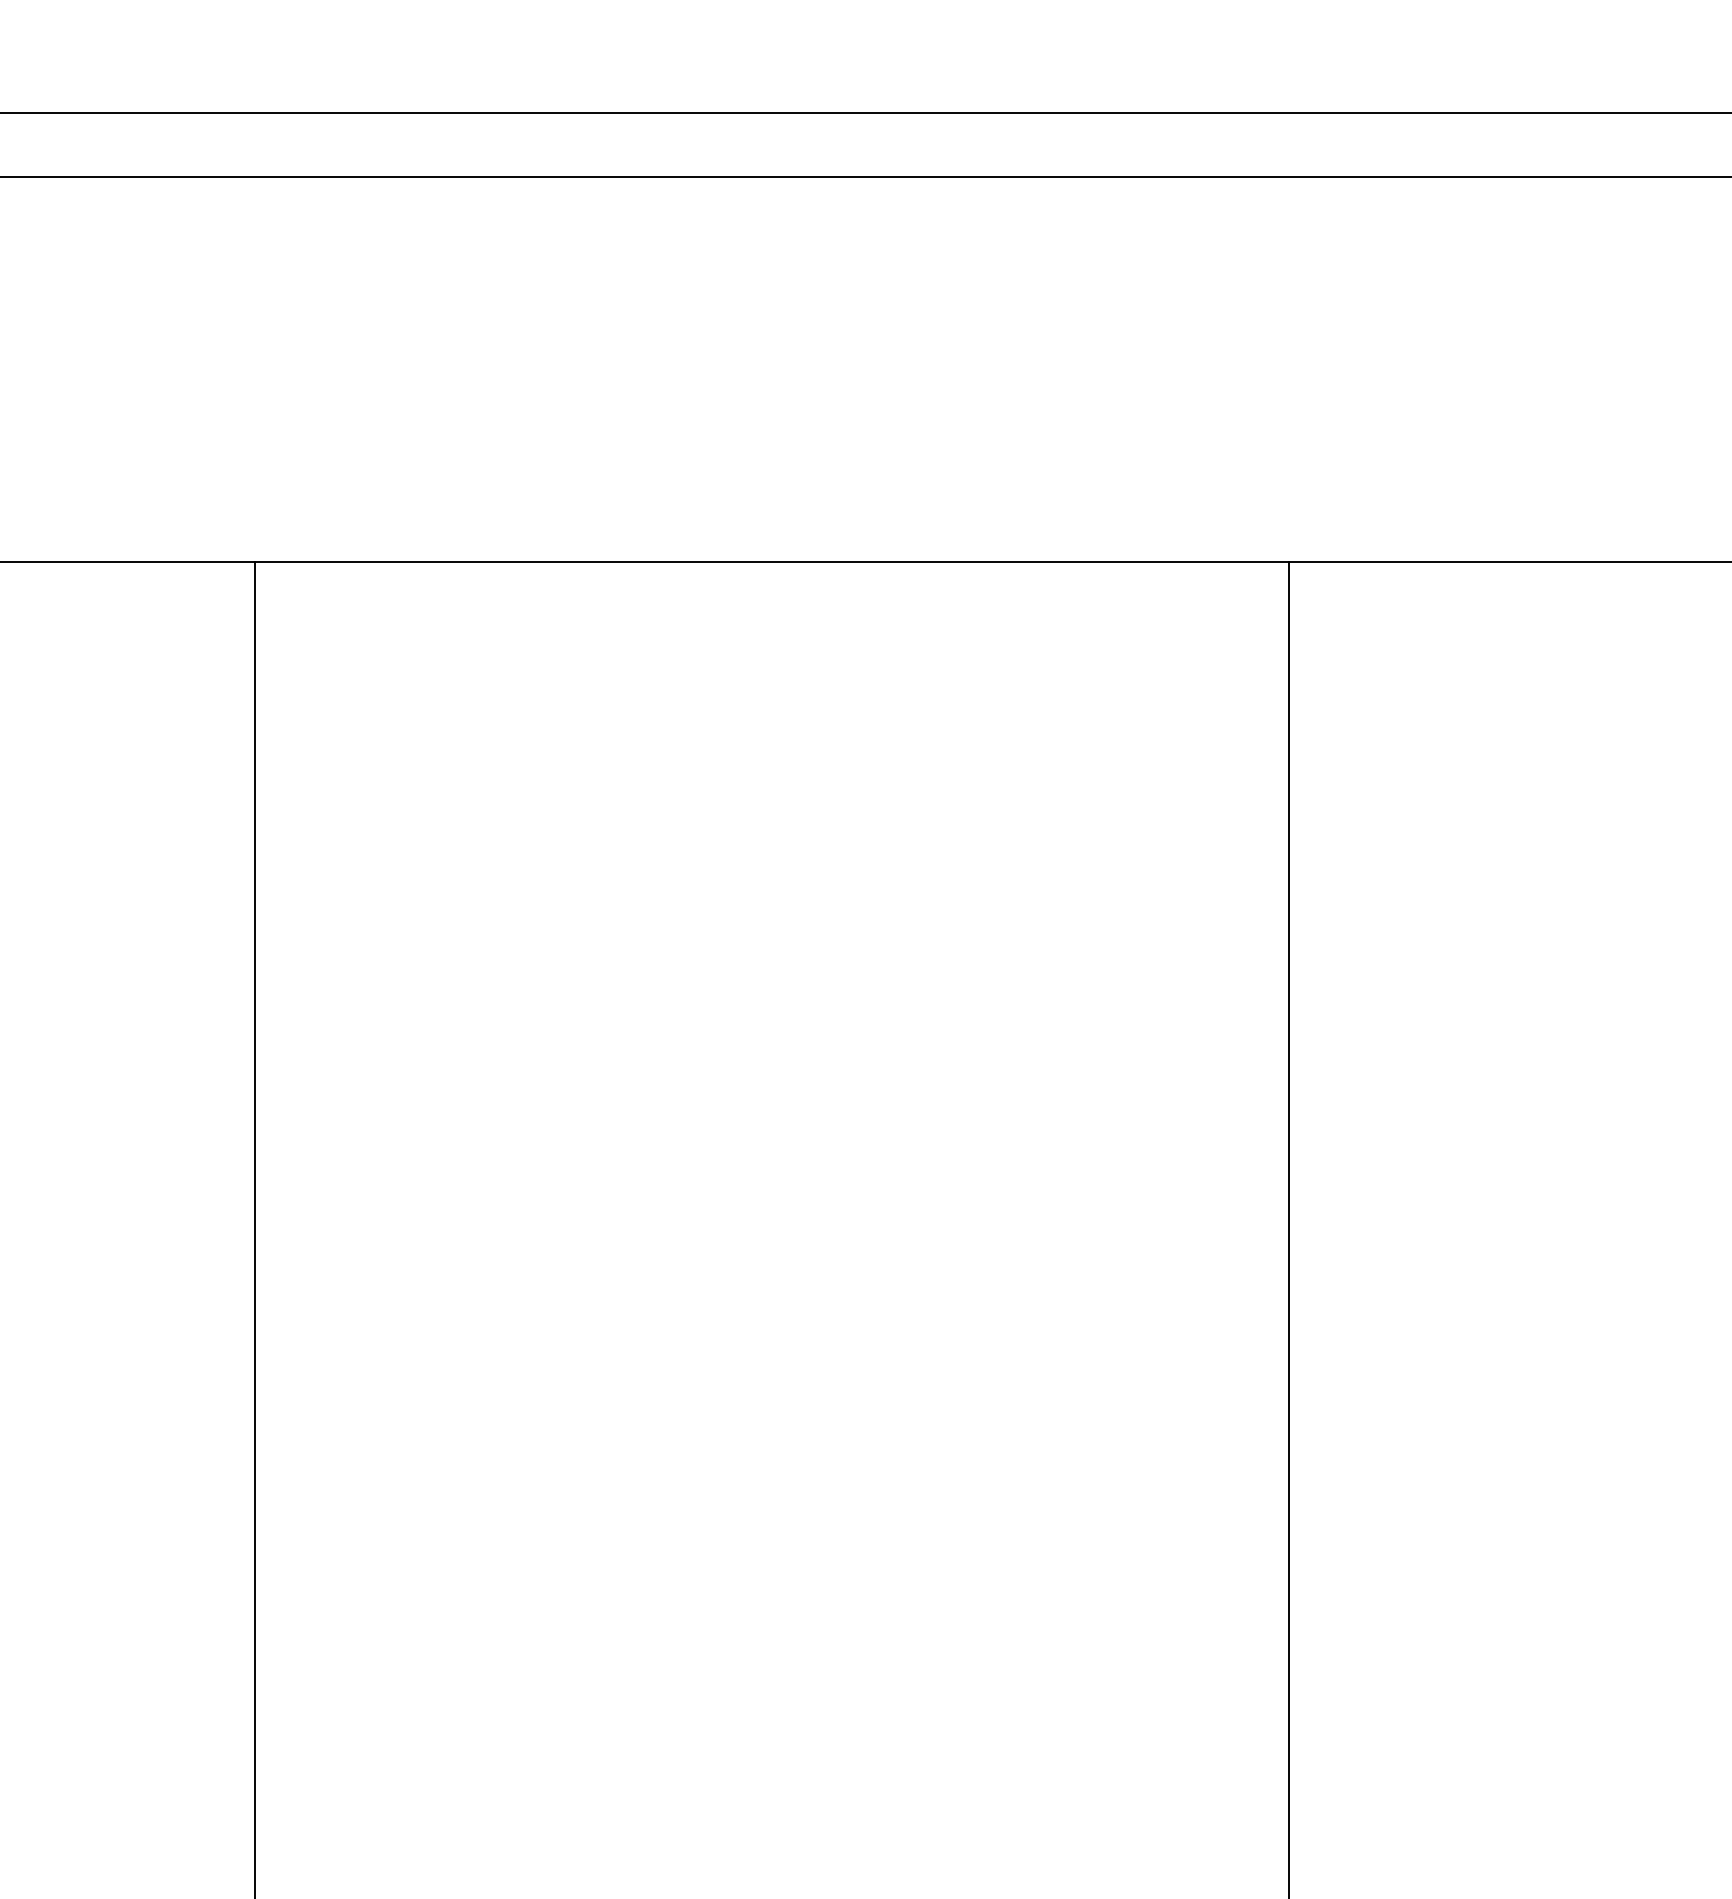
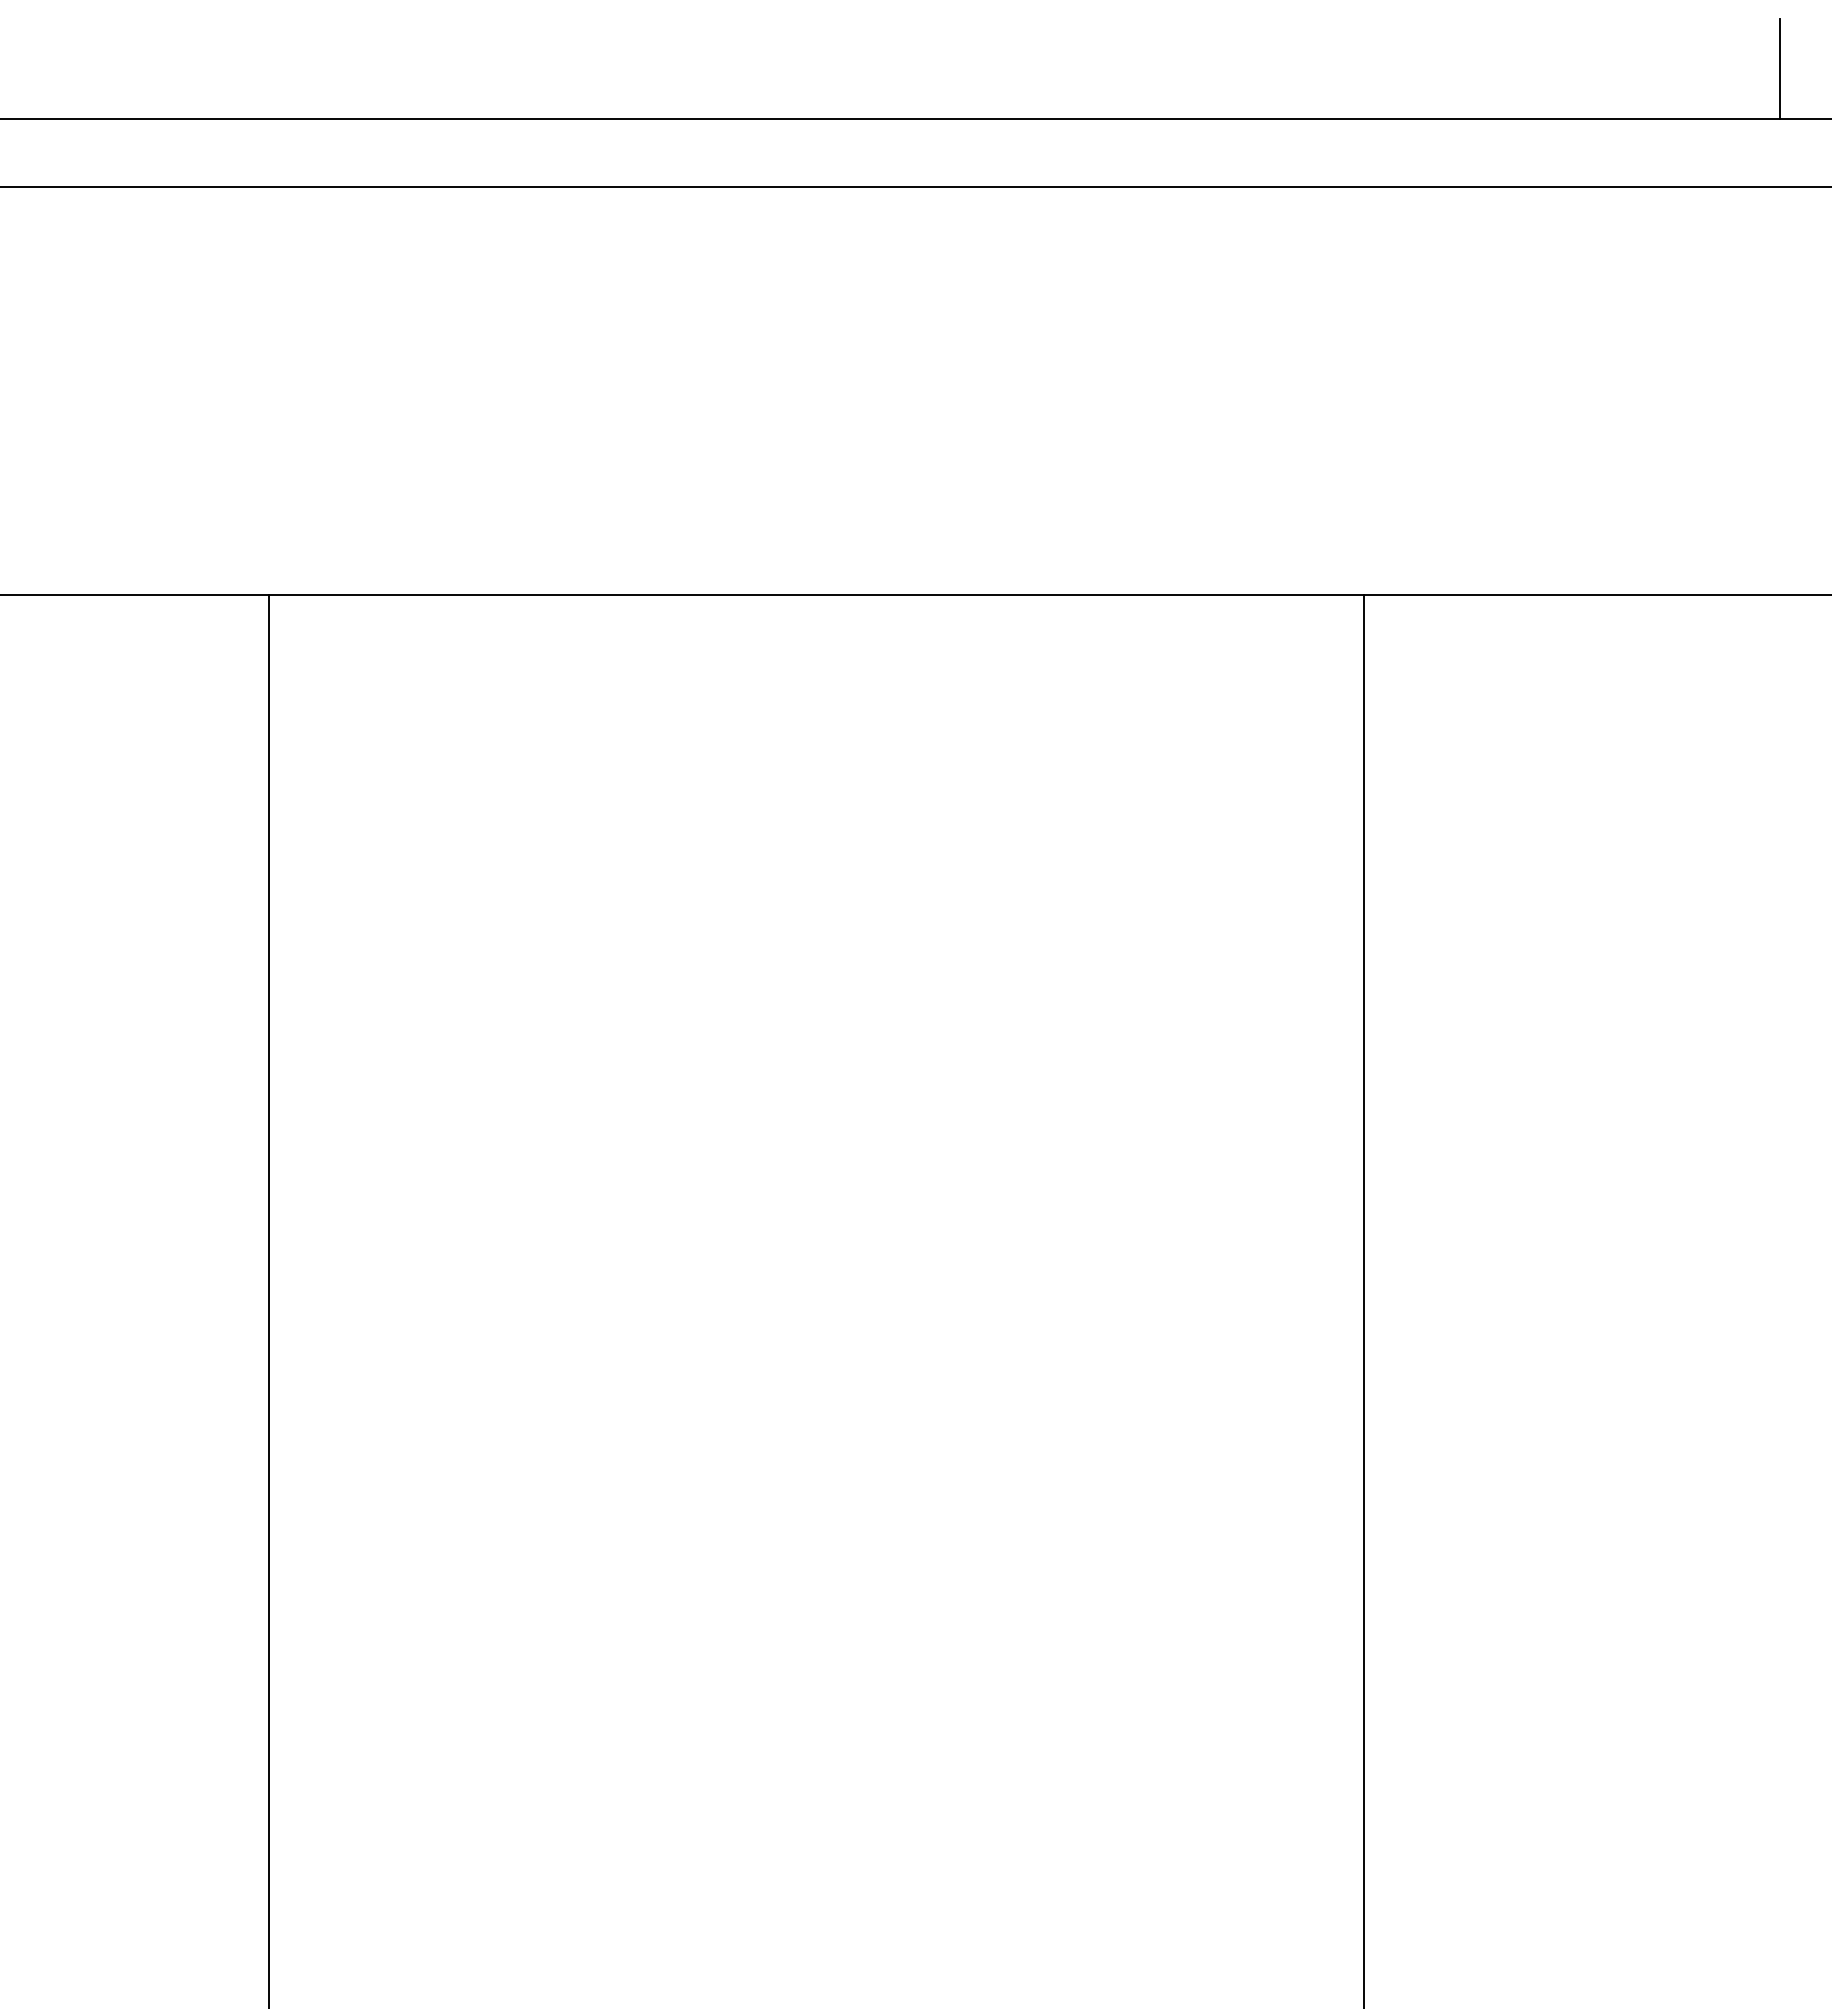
line: (1682, 65) -> (1779, 69), added

